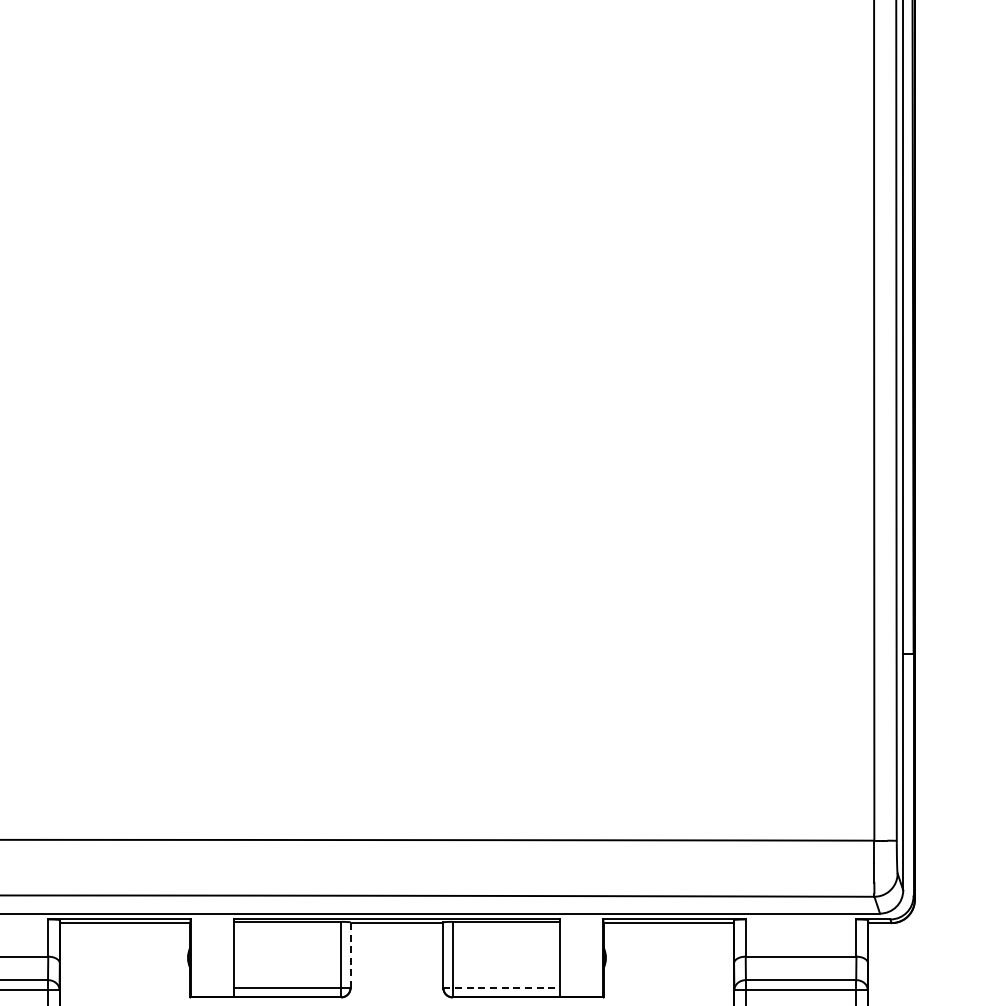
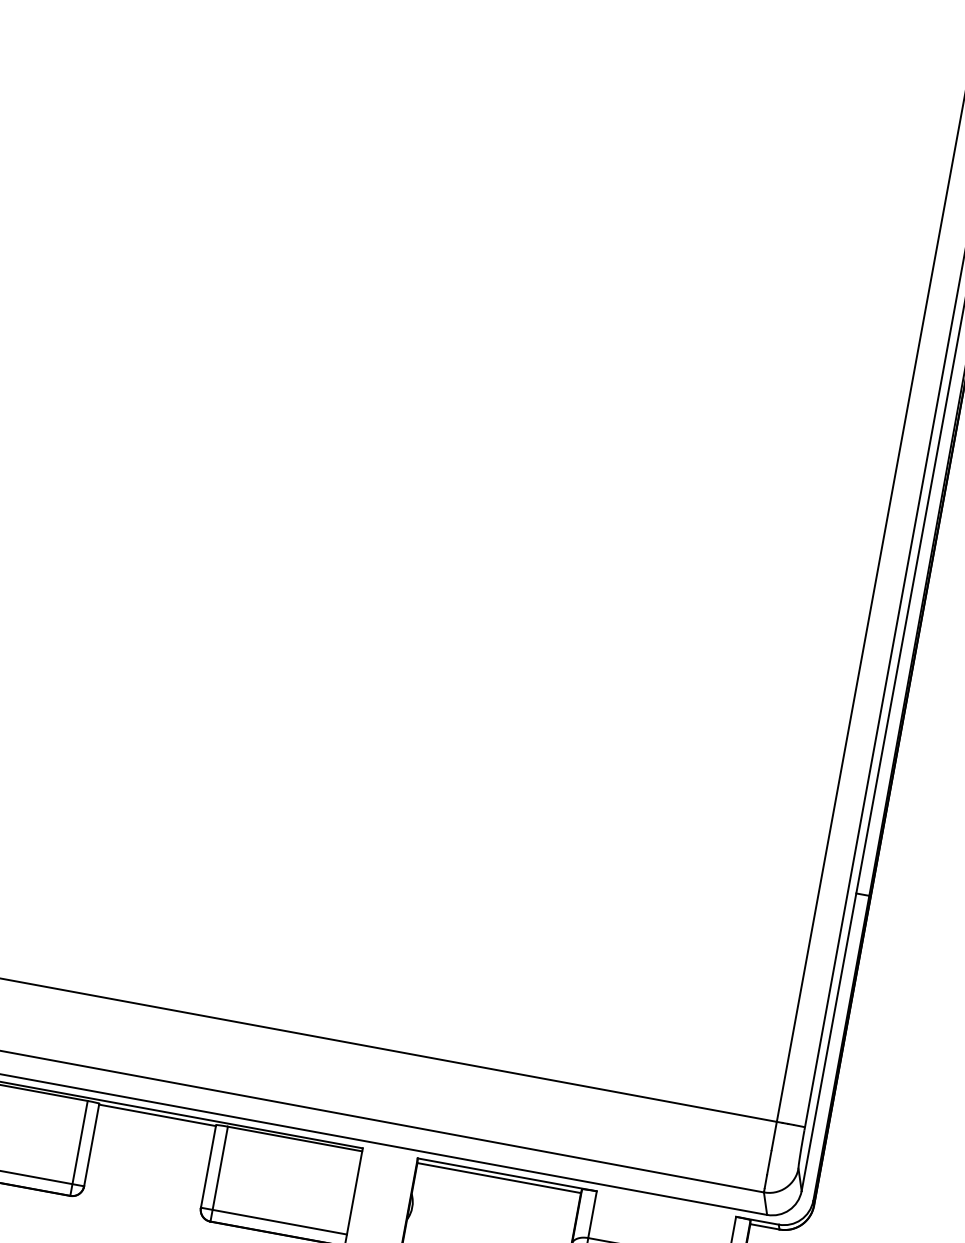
line: (350, 955) -> (91, 1145), dashed -> solid
line: (501, 988) -> (273, 1221), dashed -> solid

